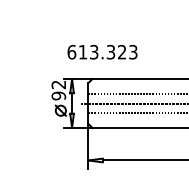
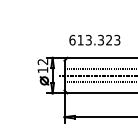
text: (102, 51) -> (94, 39), moved
text: (58, 96) -> (42, 70), 92 -> 12

